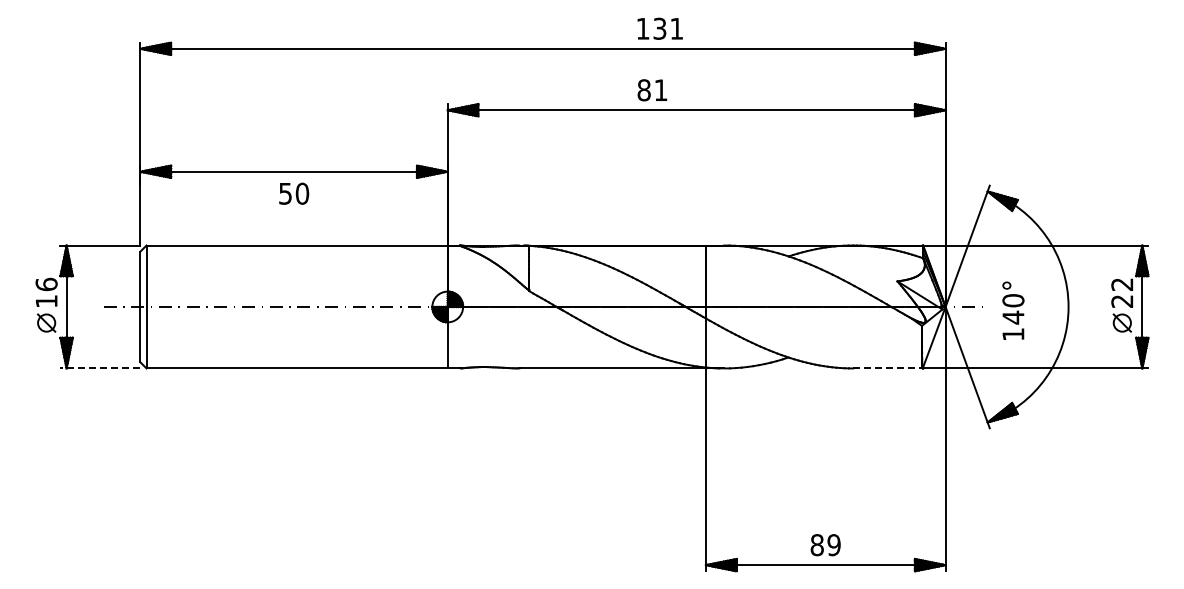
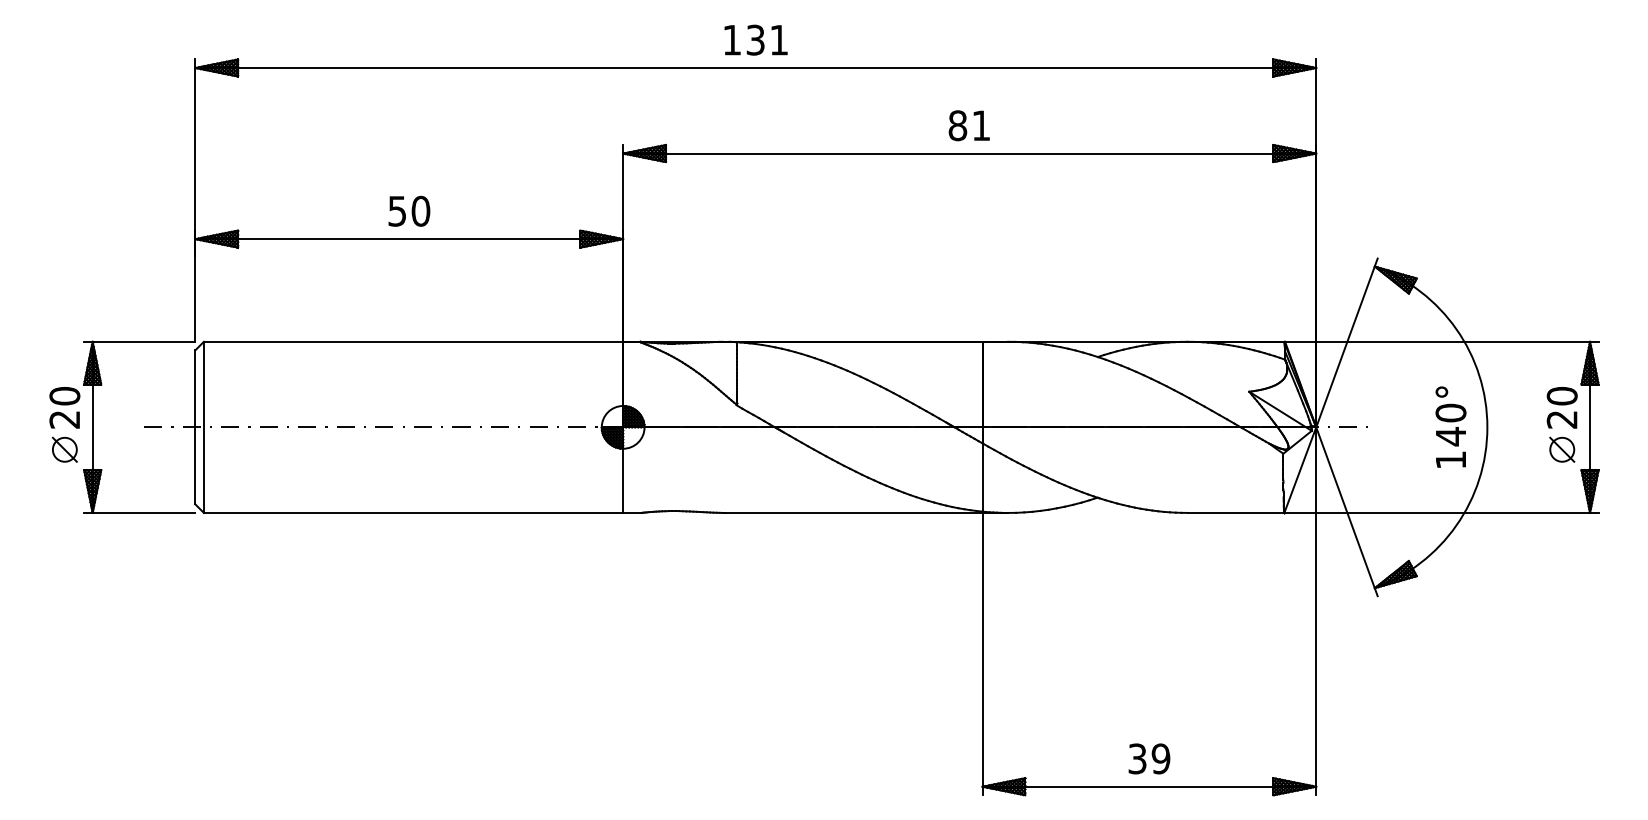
text: (659, 28) -> (755, 39), moved
text: (652, 90) -> (969, 126), moved
text: (294, 193) -> (409, 210), moved
text: (1122, 284) -> (1562, 396), 22 -> 20
text: (46, 292) -> (64, 407), 16 -> 20
text: (1013, 310) -> (1451, 426), moved
line: (100, 368) -> (139, 513), dashed -> solid
line: (887, 368) -> (1235, 513), dashed -> solid
text: (816, 545) -> (1136, 759), 89 -> 39

